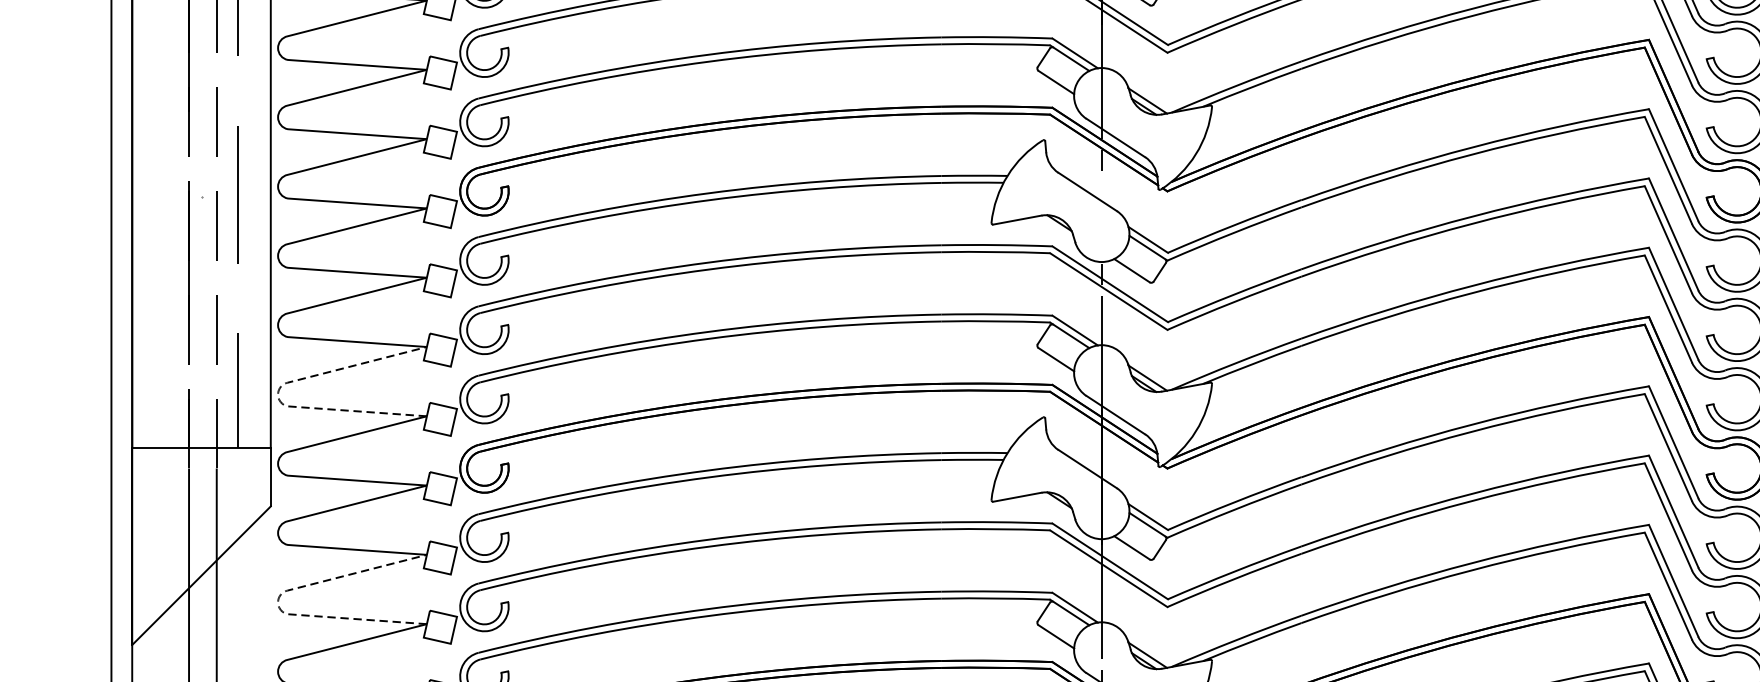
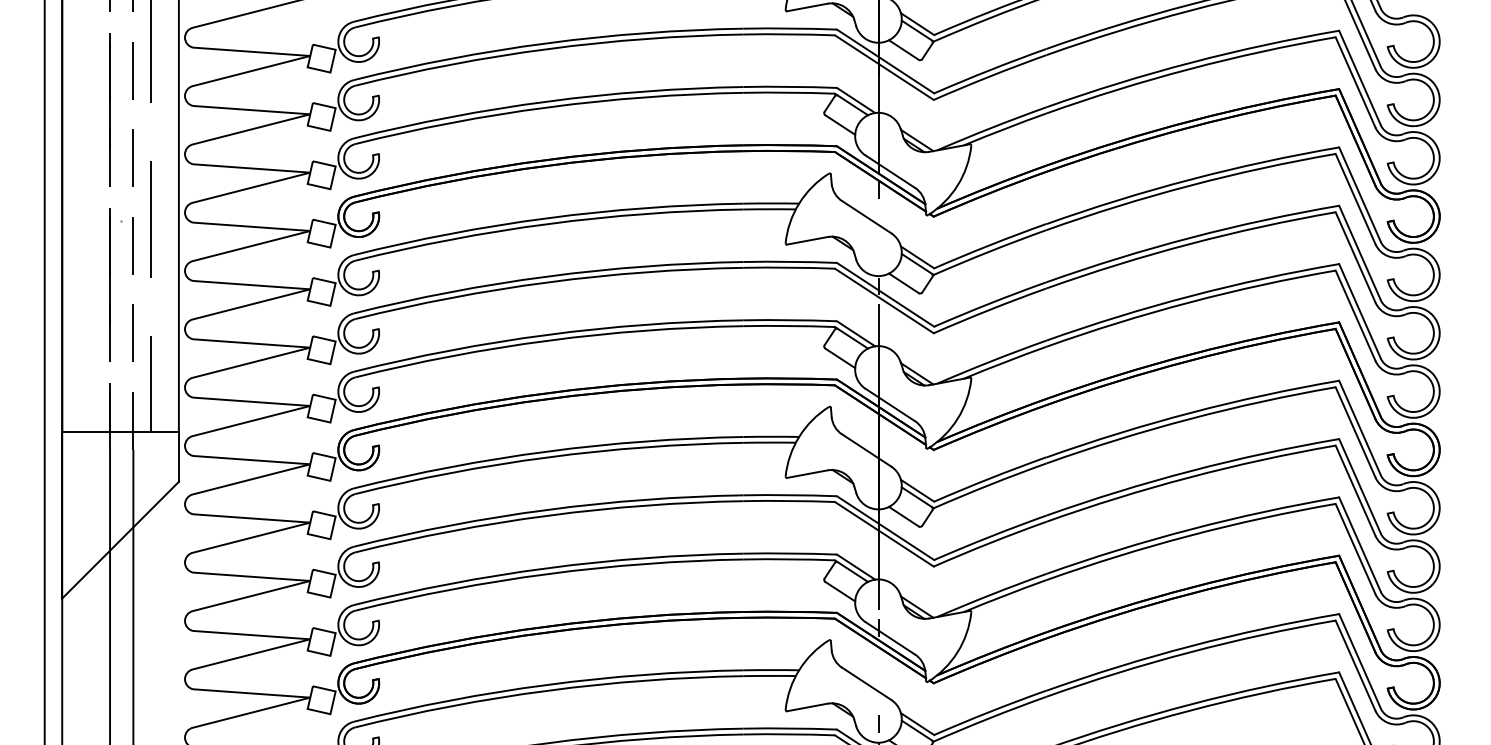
line: (278, 391) -> (185, 385), dashed -> solid
line: (278, 599) -> (185, 560), dashed -> solid

